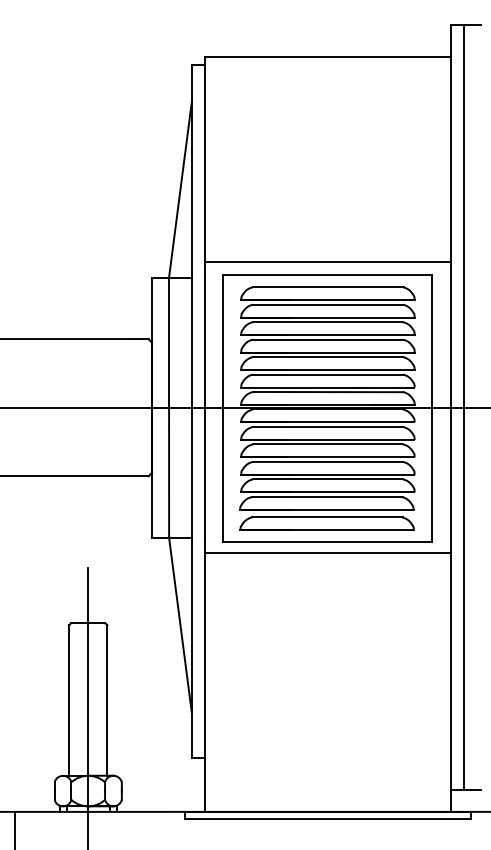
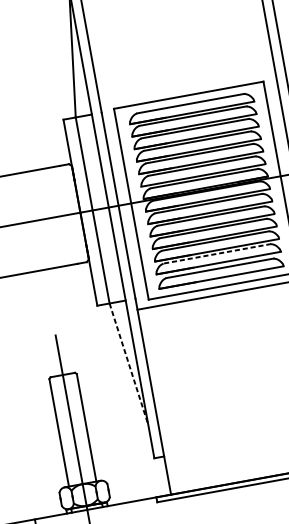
line: (327, 262) -> (187, 86), removed
line: (326, 497) -> (216, 254), solid -> dashed
line: (180, 625) -> (129, 364), solid -> dashed

